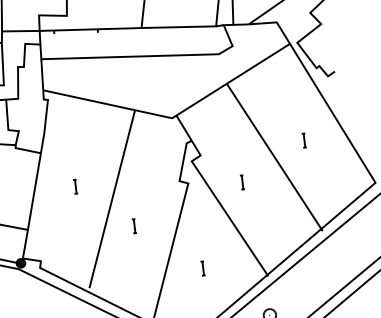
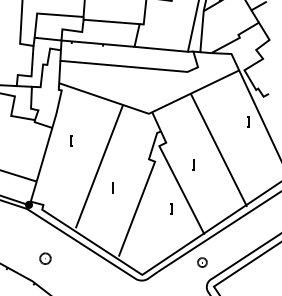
line: (304, 140) -> (248, 121), moved
line: (75, 186) -> (71, 140), moved
line: (202, 268) -> (171, 208), moved

